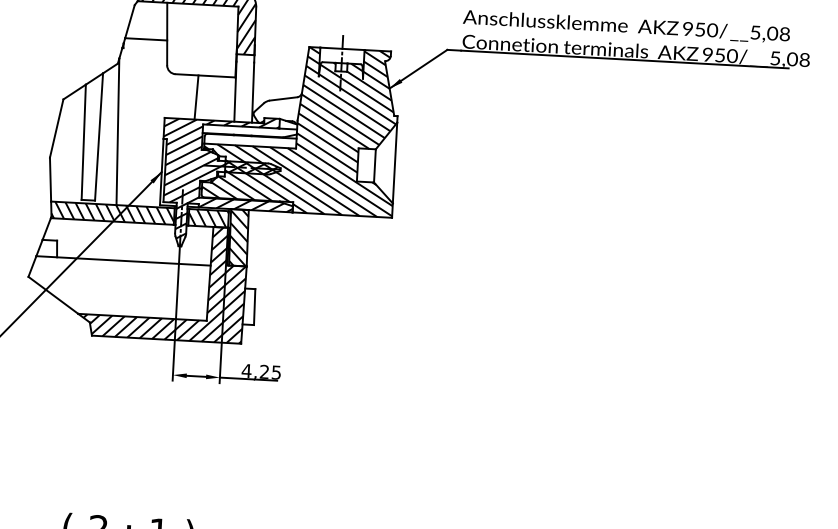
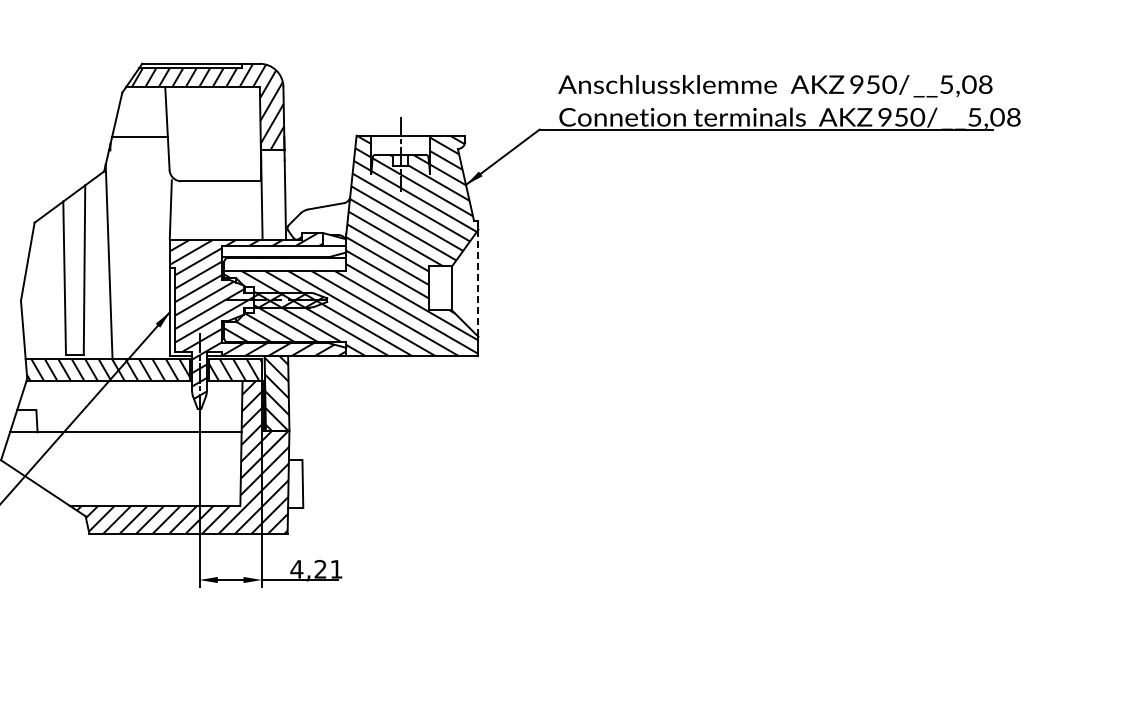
line: (196, 97) -> (170, 209), moved
line: (395, 163) -> (478, 283), solid -> dashed
text: (276, 372) -> (336, 569), 4,25 -> 4,21

